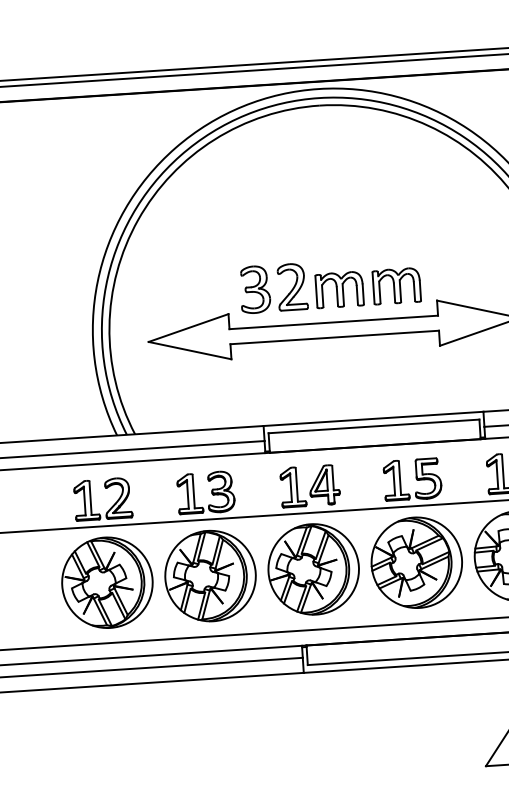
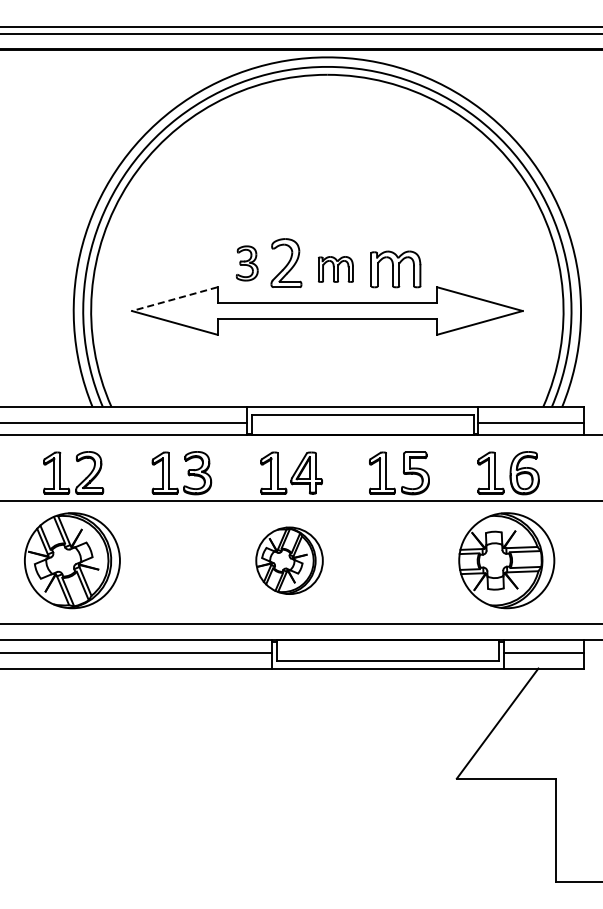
part: (255, 289) -> (247, 263), size x0.7
part: (339, 290) -> (335, 269), size x0.7
line: (188, 328) -> (174, 299), solid -> dashed
part: (416, 562) -> (397, 560), removed
part: (313, 569) -> (289, 560), size x0.7
part: (210, 575) -> (180, 560), removed

